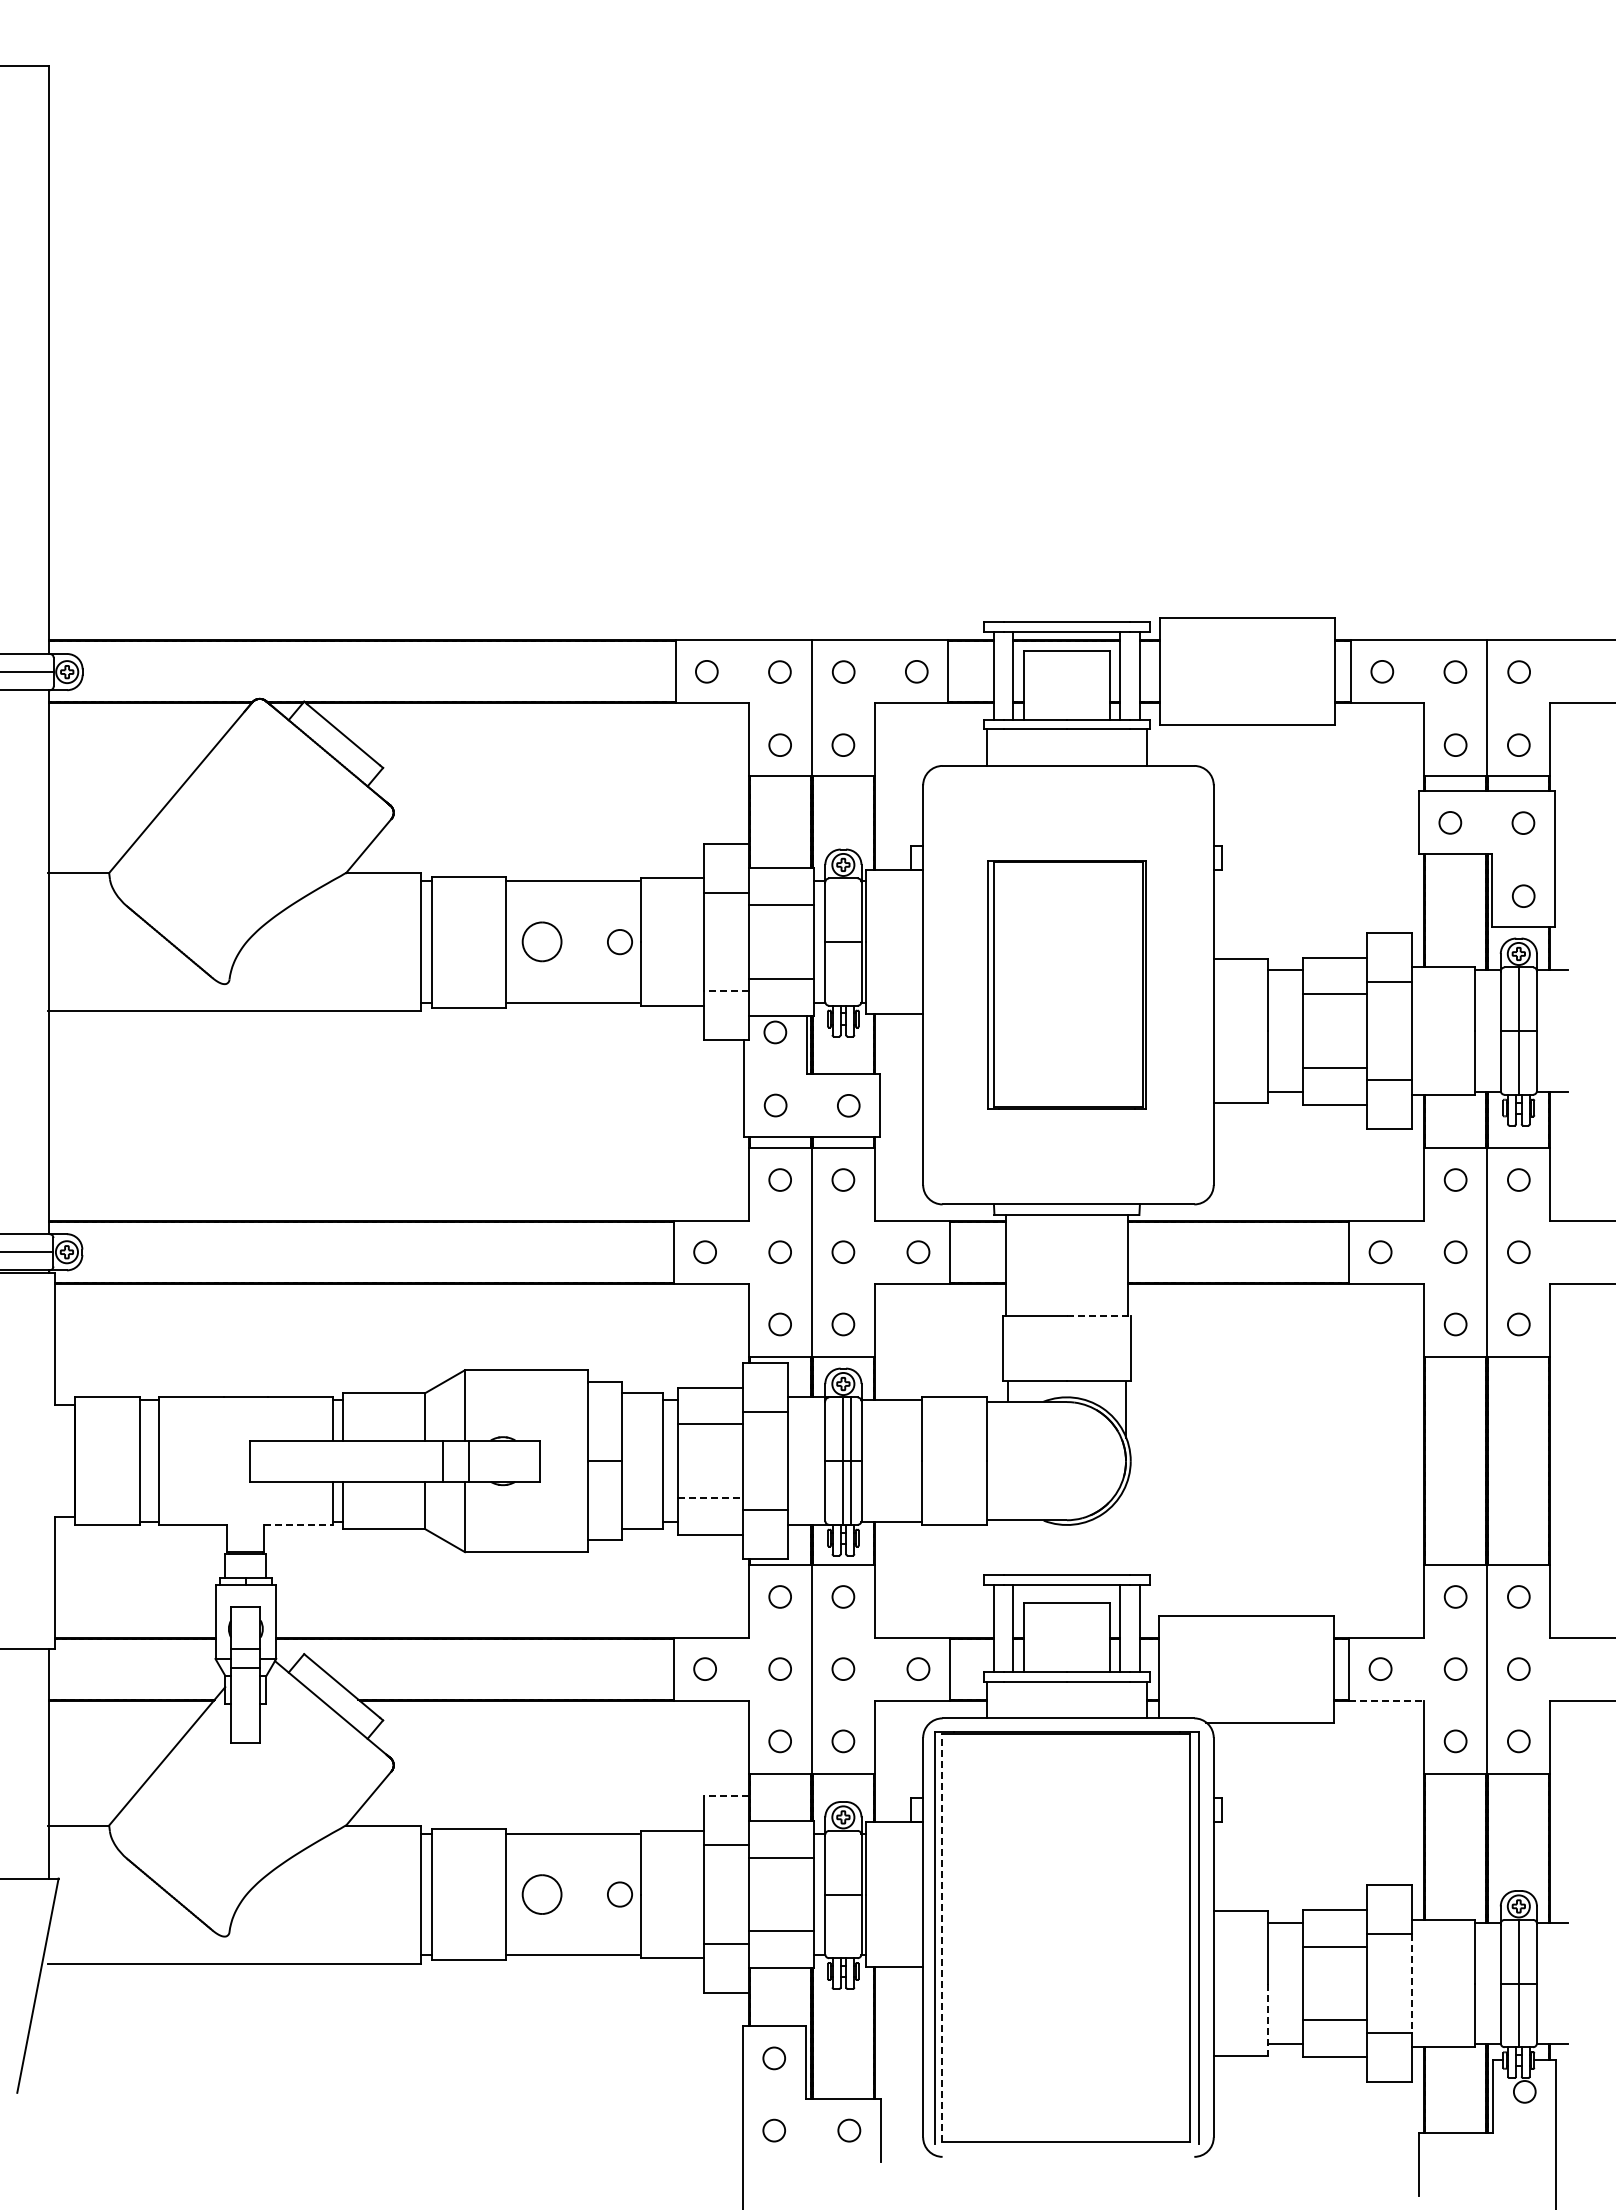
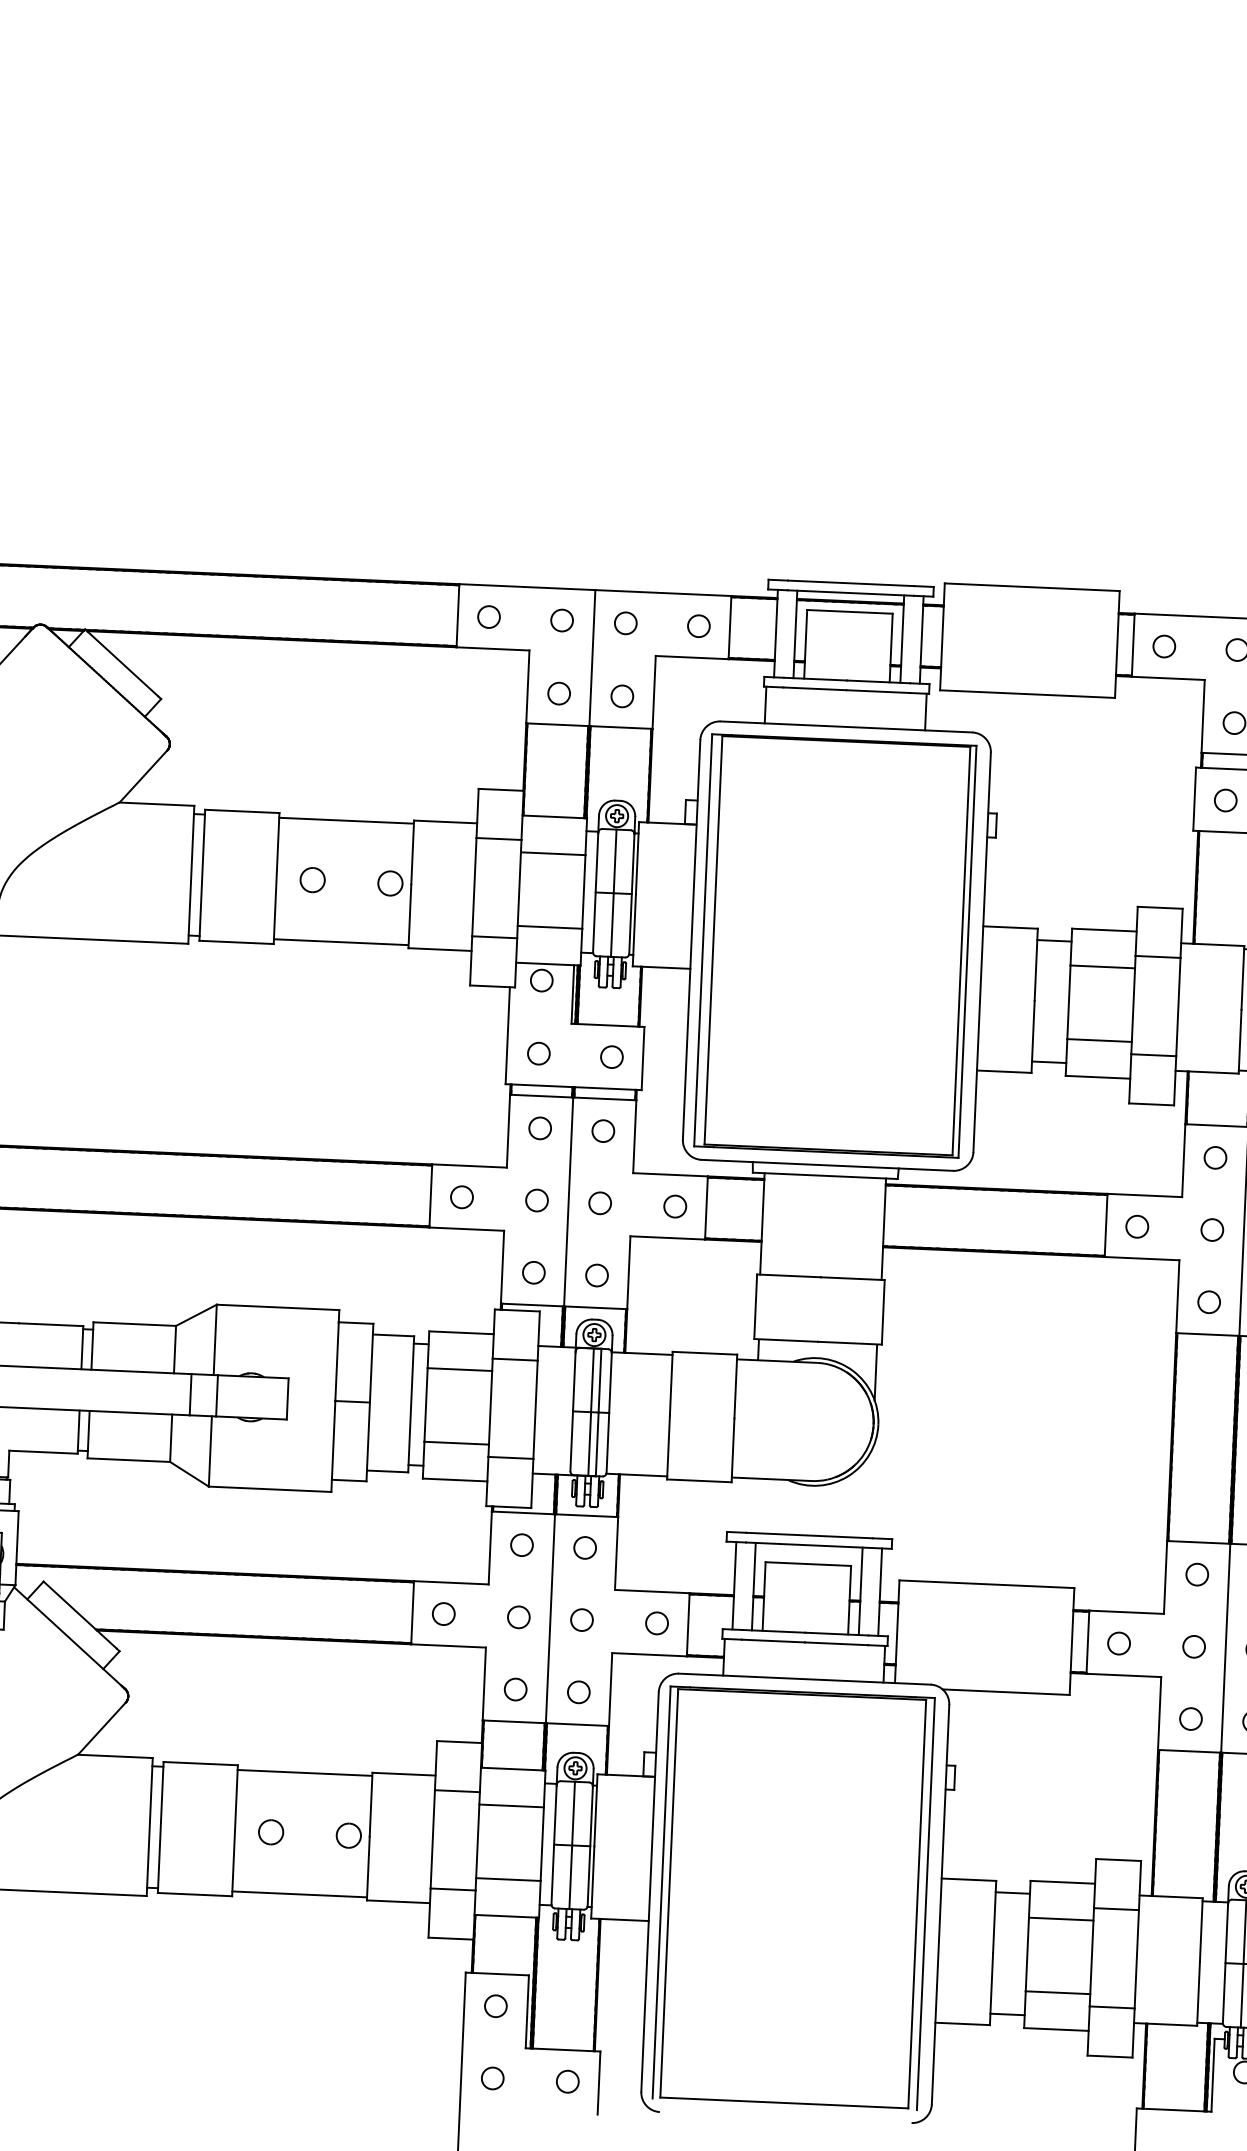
line: (843, 941) -> (613, 892), added
part: (542, 942) -> (312, 880), size x0.62
part: (1066, 984) -> (834, 945), size x1.67
line: (725, 991) -> (493, 937), dashed -> solid
line: (1098, 1316) -> (852, 1278), dashed -> solid
line: (711, 1497) -> (457, 1442), dashed -> solid
line: (298, 1525) -> (43, 1452), dashed -> solid
line: (1387, 1700) -> (1124, 1675), dashed -> solid
line: (725, 1796) -> (458, 1742), dashed -> solid
part: (542, 1894) -> (271, 1832), size x0.62
line: (843, 1894) -> (572, 1845), added
line: (942, 1937) -> (669, 1892), dashed -> solid
line: (1412, 1984) -> (1137, 1960), dashed -> solid
line: (1268, 2020) -> (991, 1989), dashed -> solid

